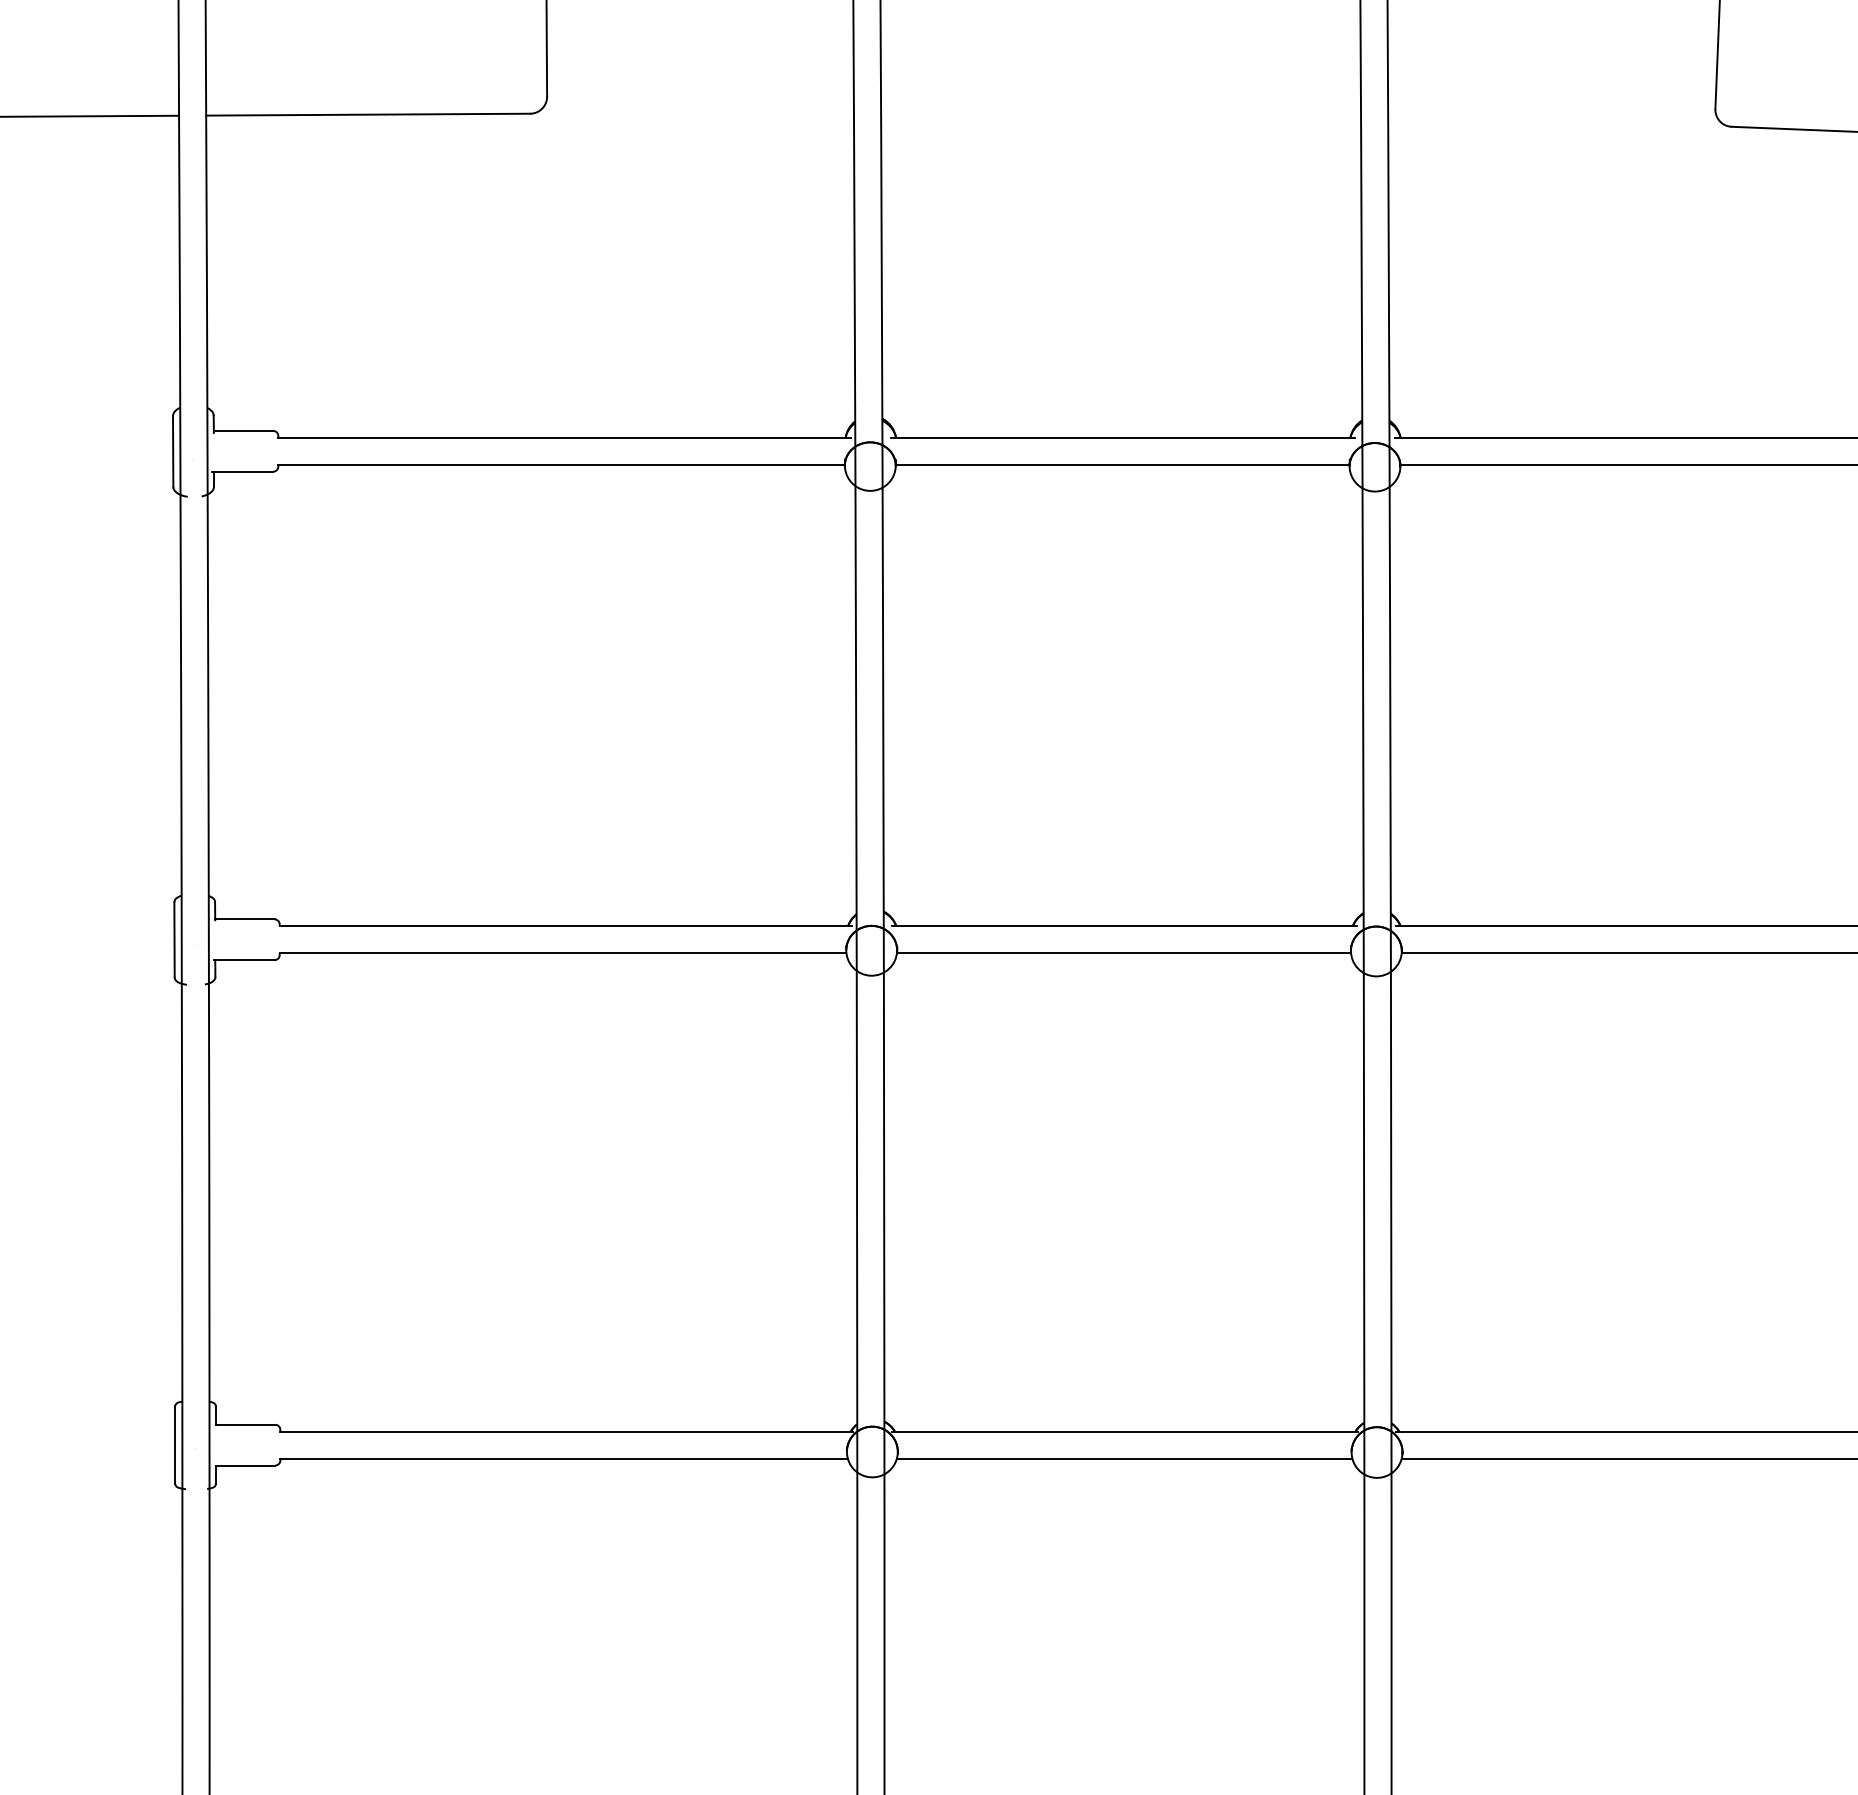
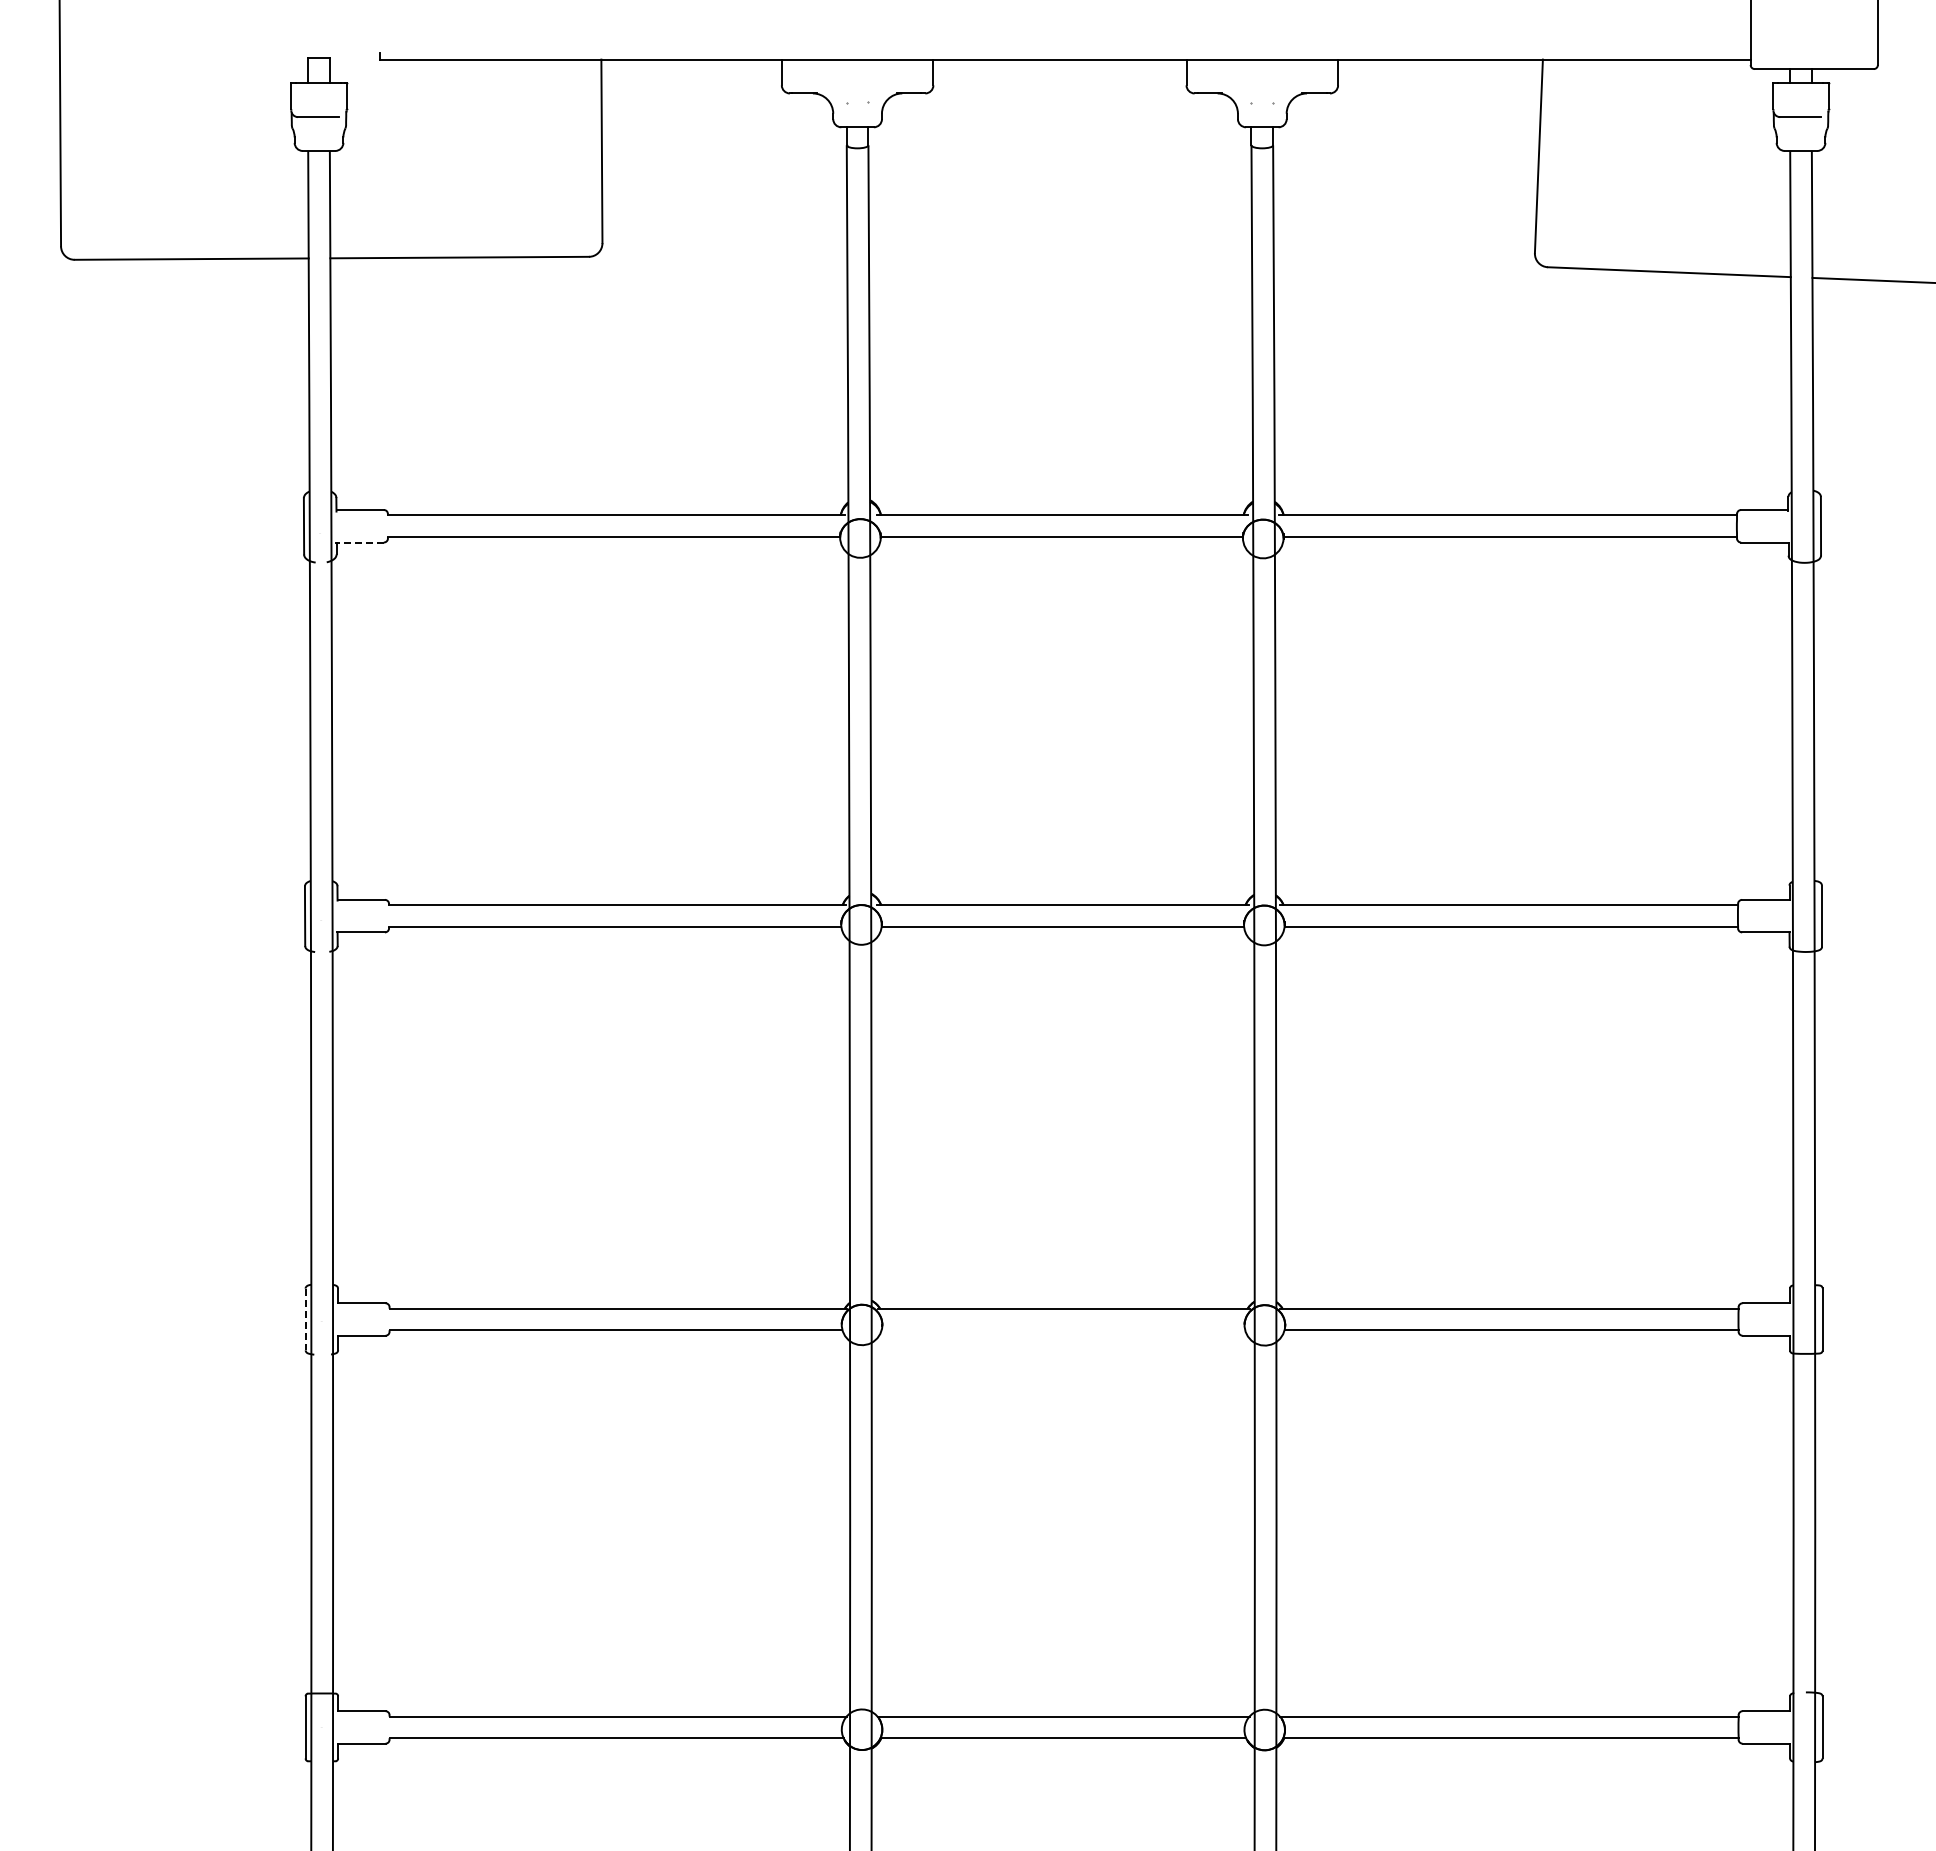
line: (241, 471) -> (358, 542), solid -> dashed
line: (175, 1445) -> (305, 1319), solid -> dashed
line: (1124, 1458) -> (1063, 1330), removed

